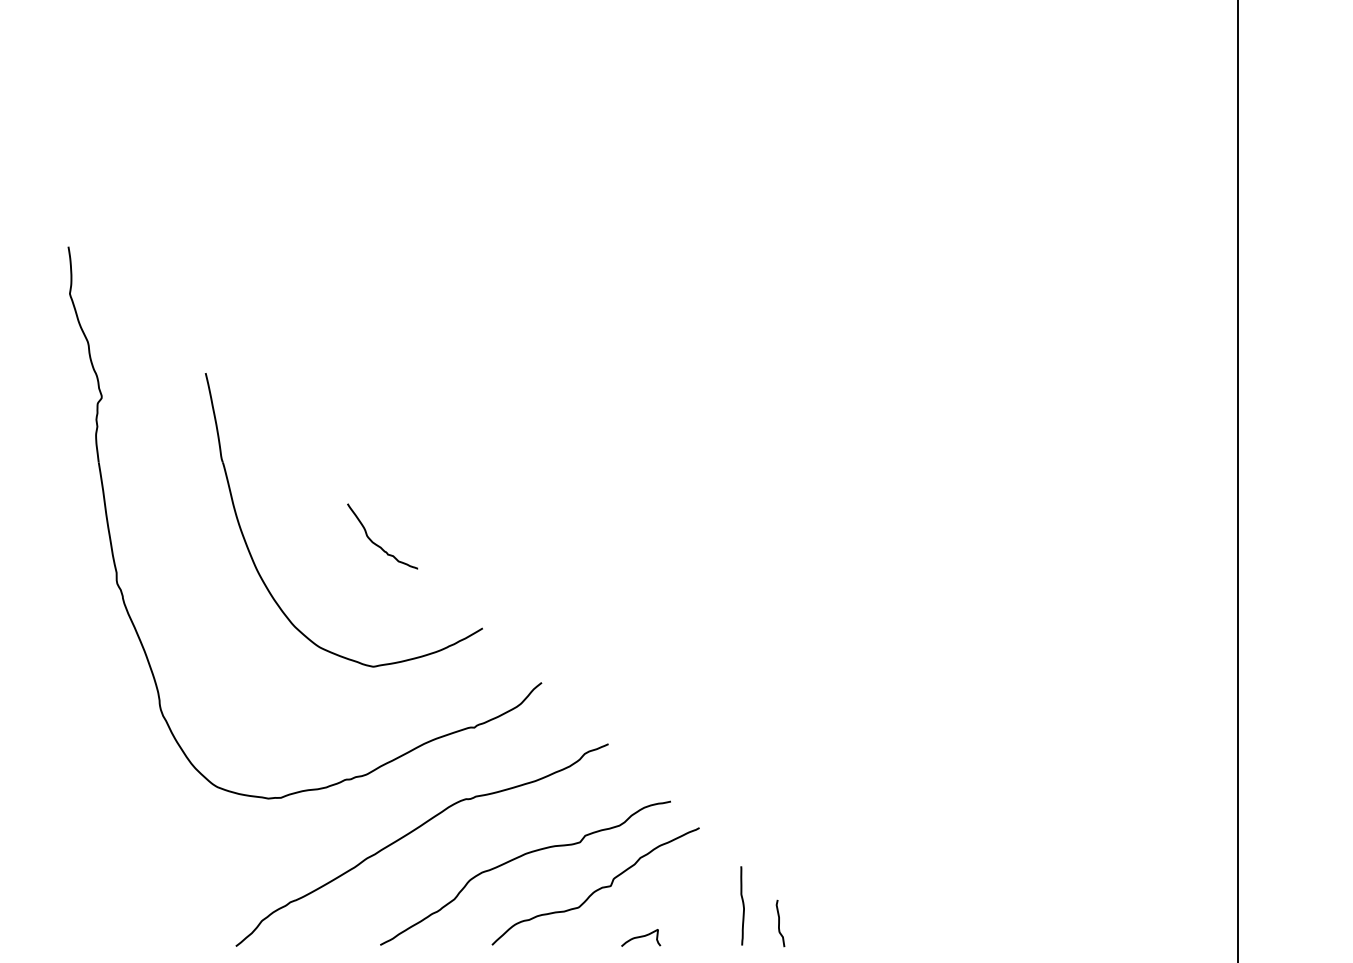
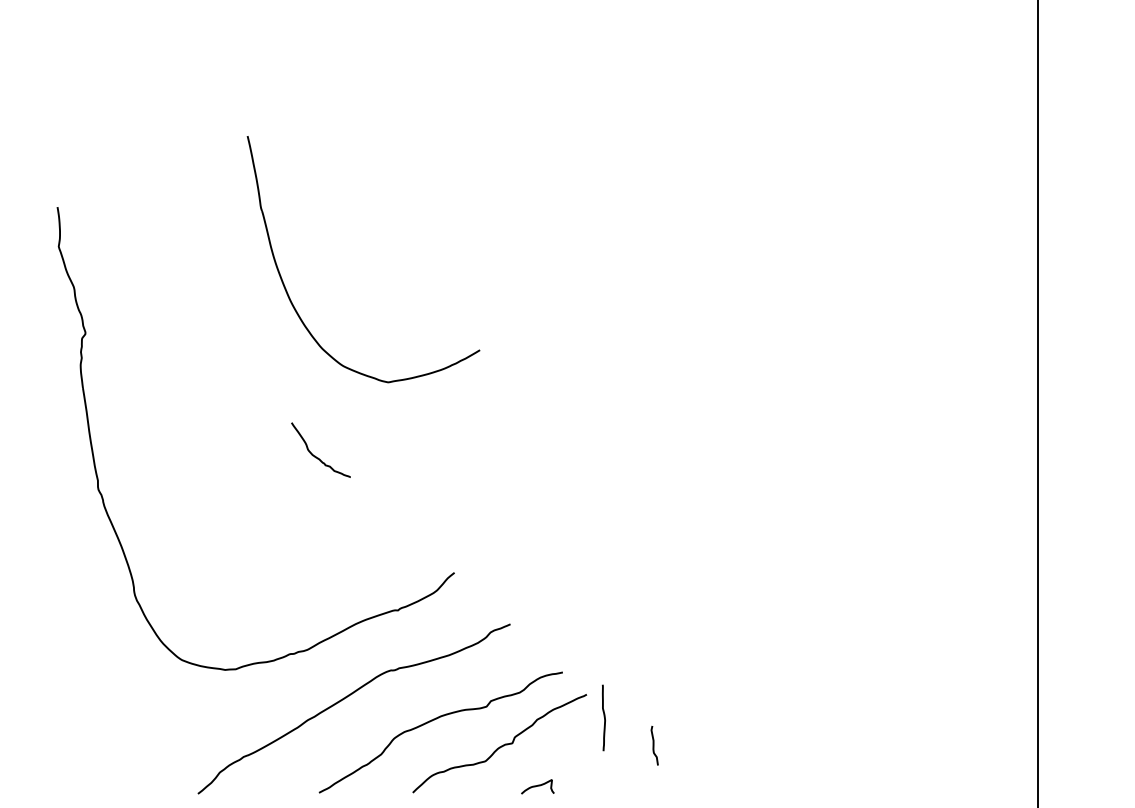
part: (252, 554) -> (286, 288), moved
curve: (742, 904) -> (603, 716), moved
curve: (780, 923) -> (654, 745), moved

